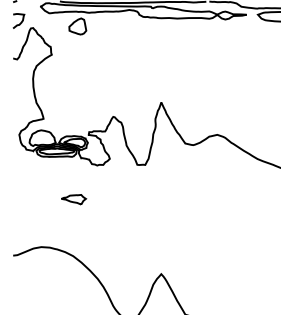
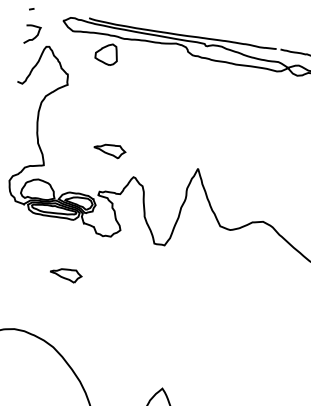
part: (92, 99) -> (110, 150), added

